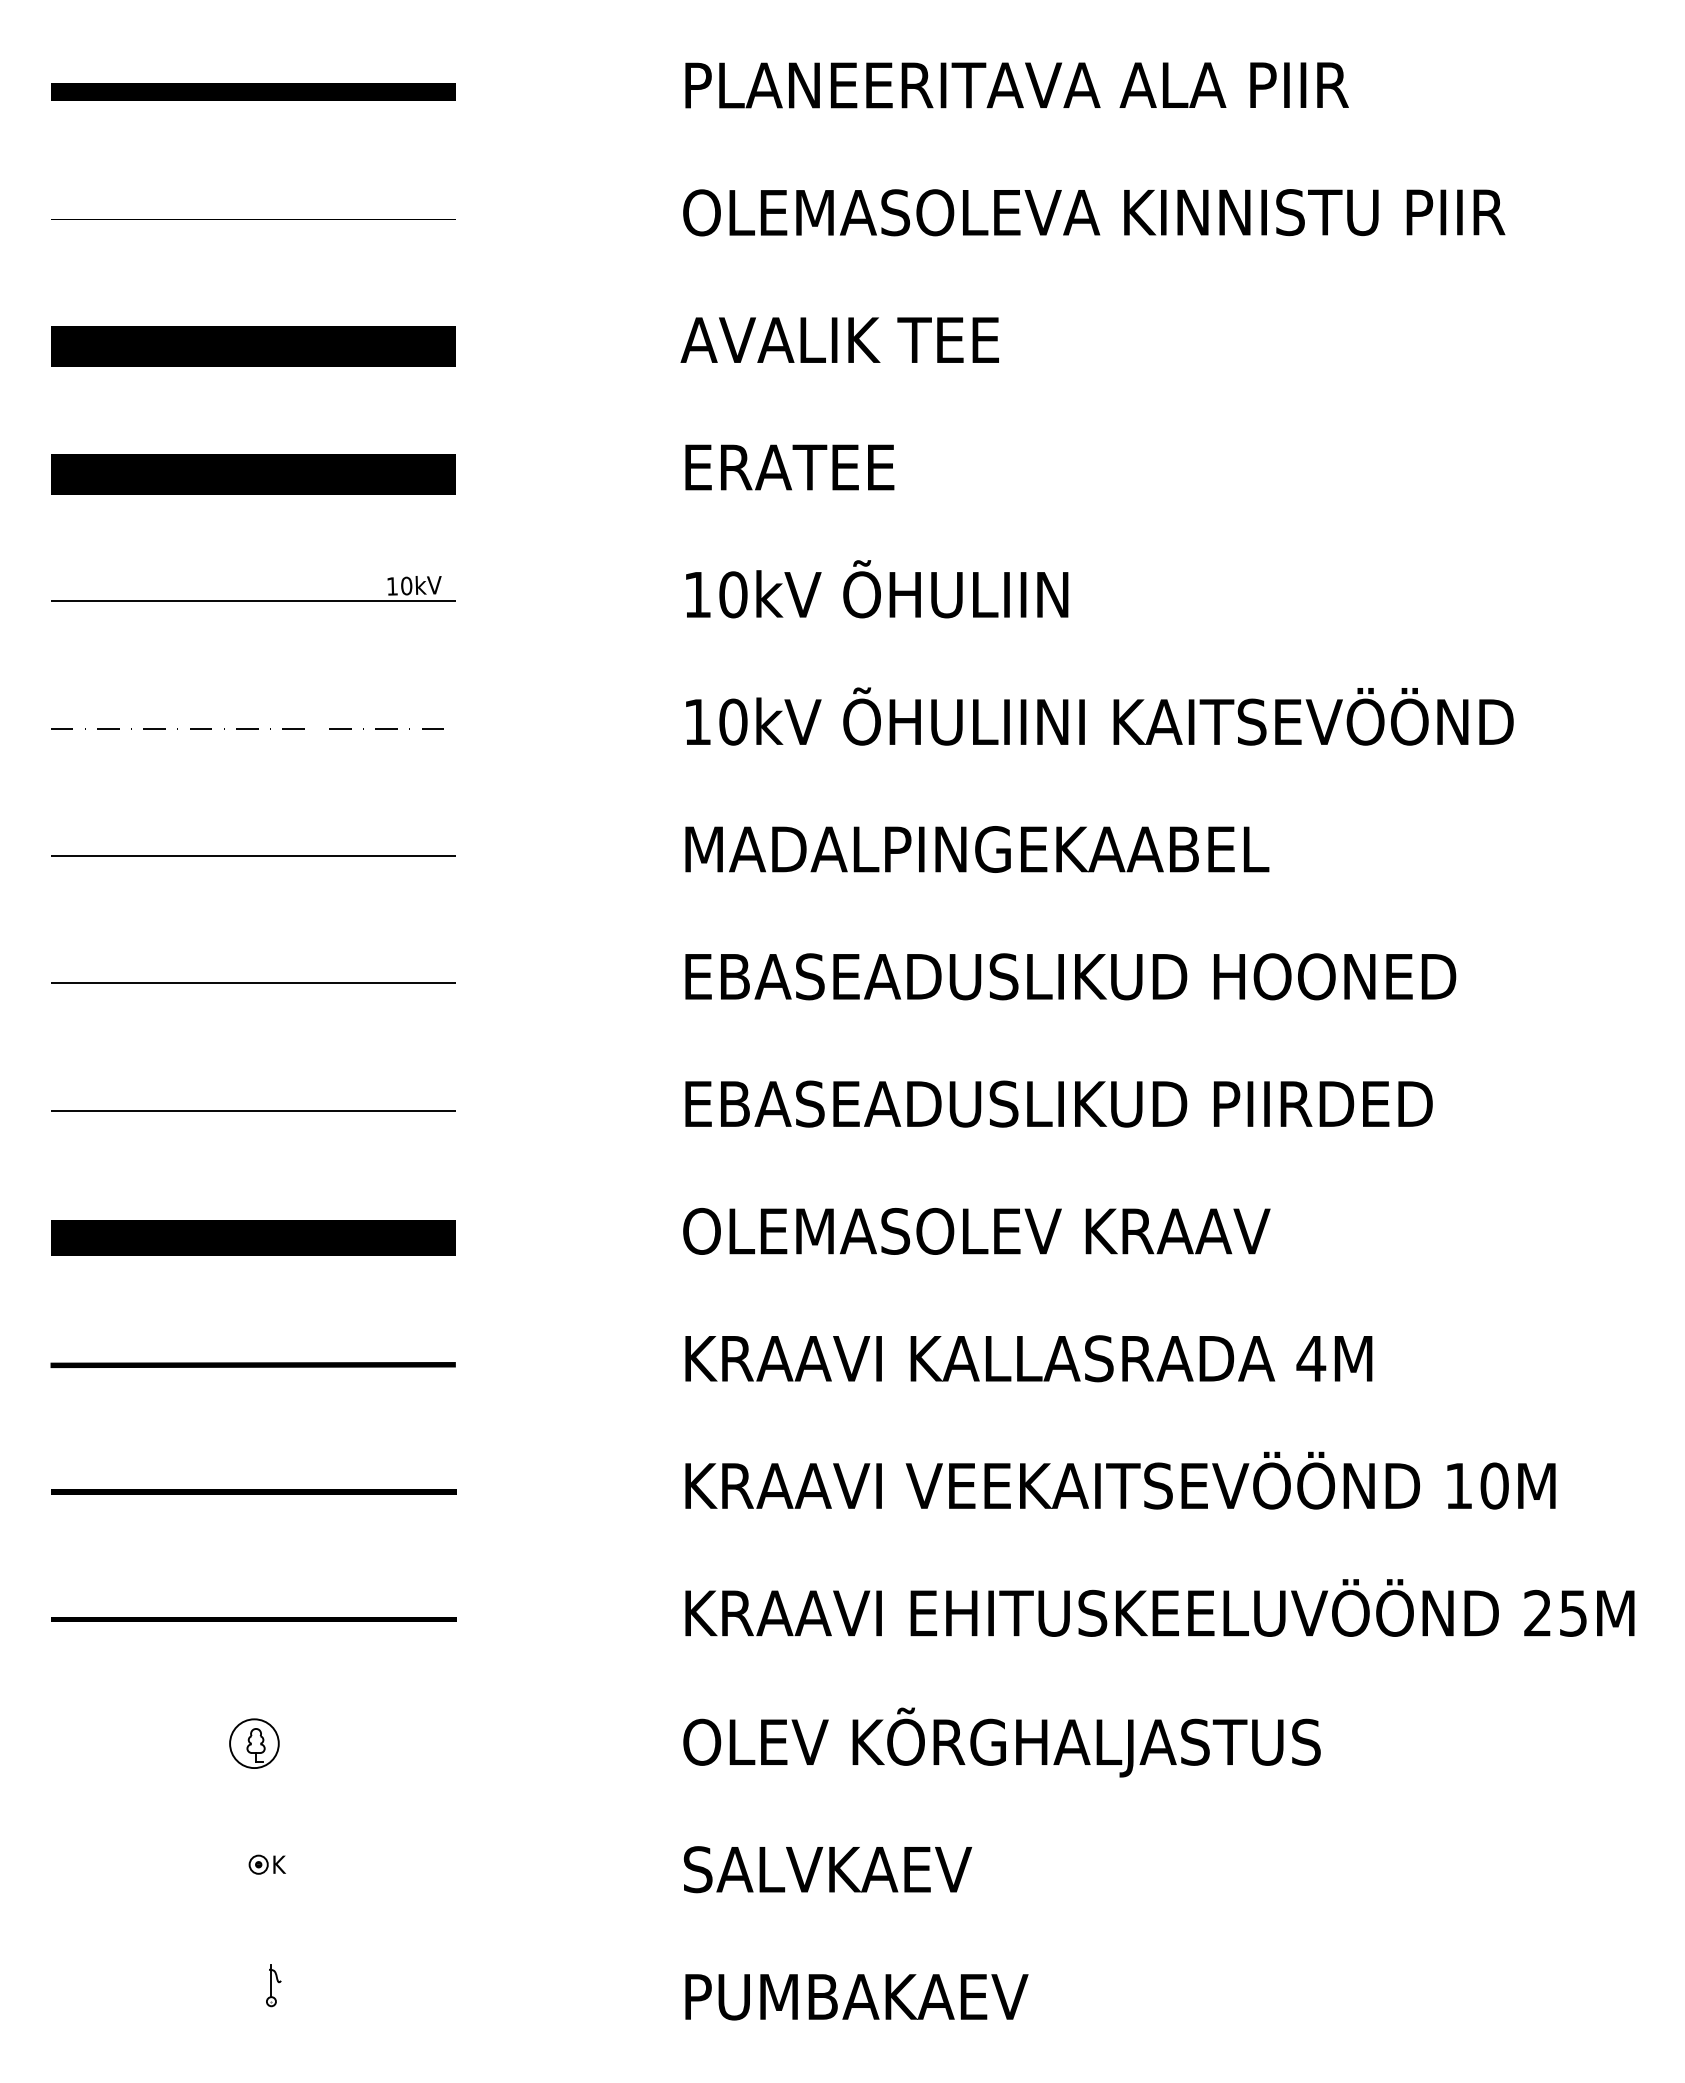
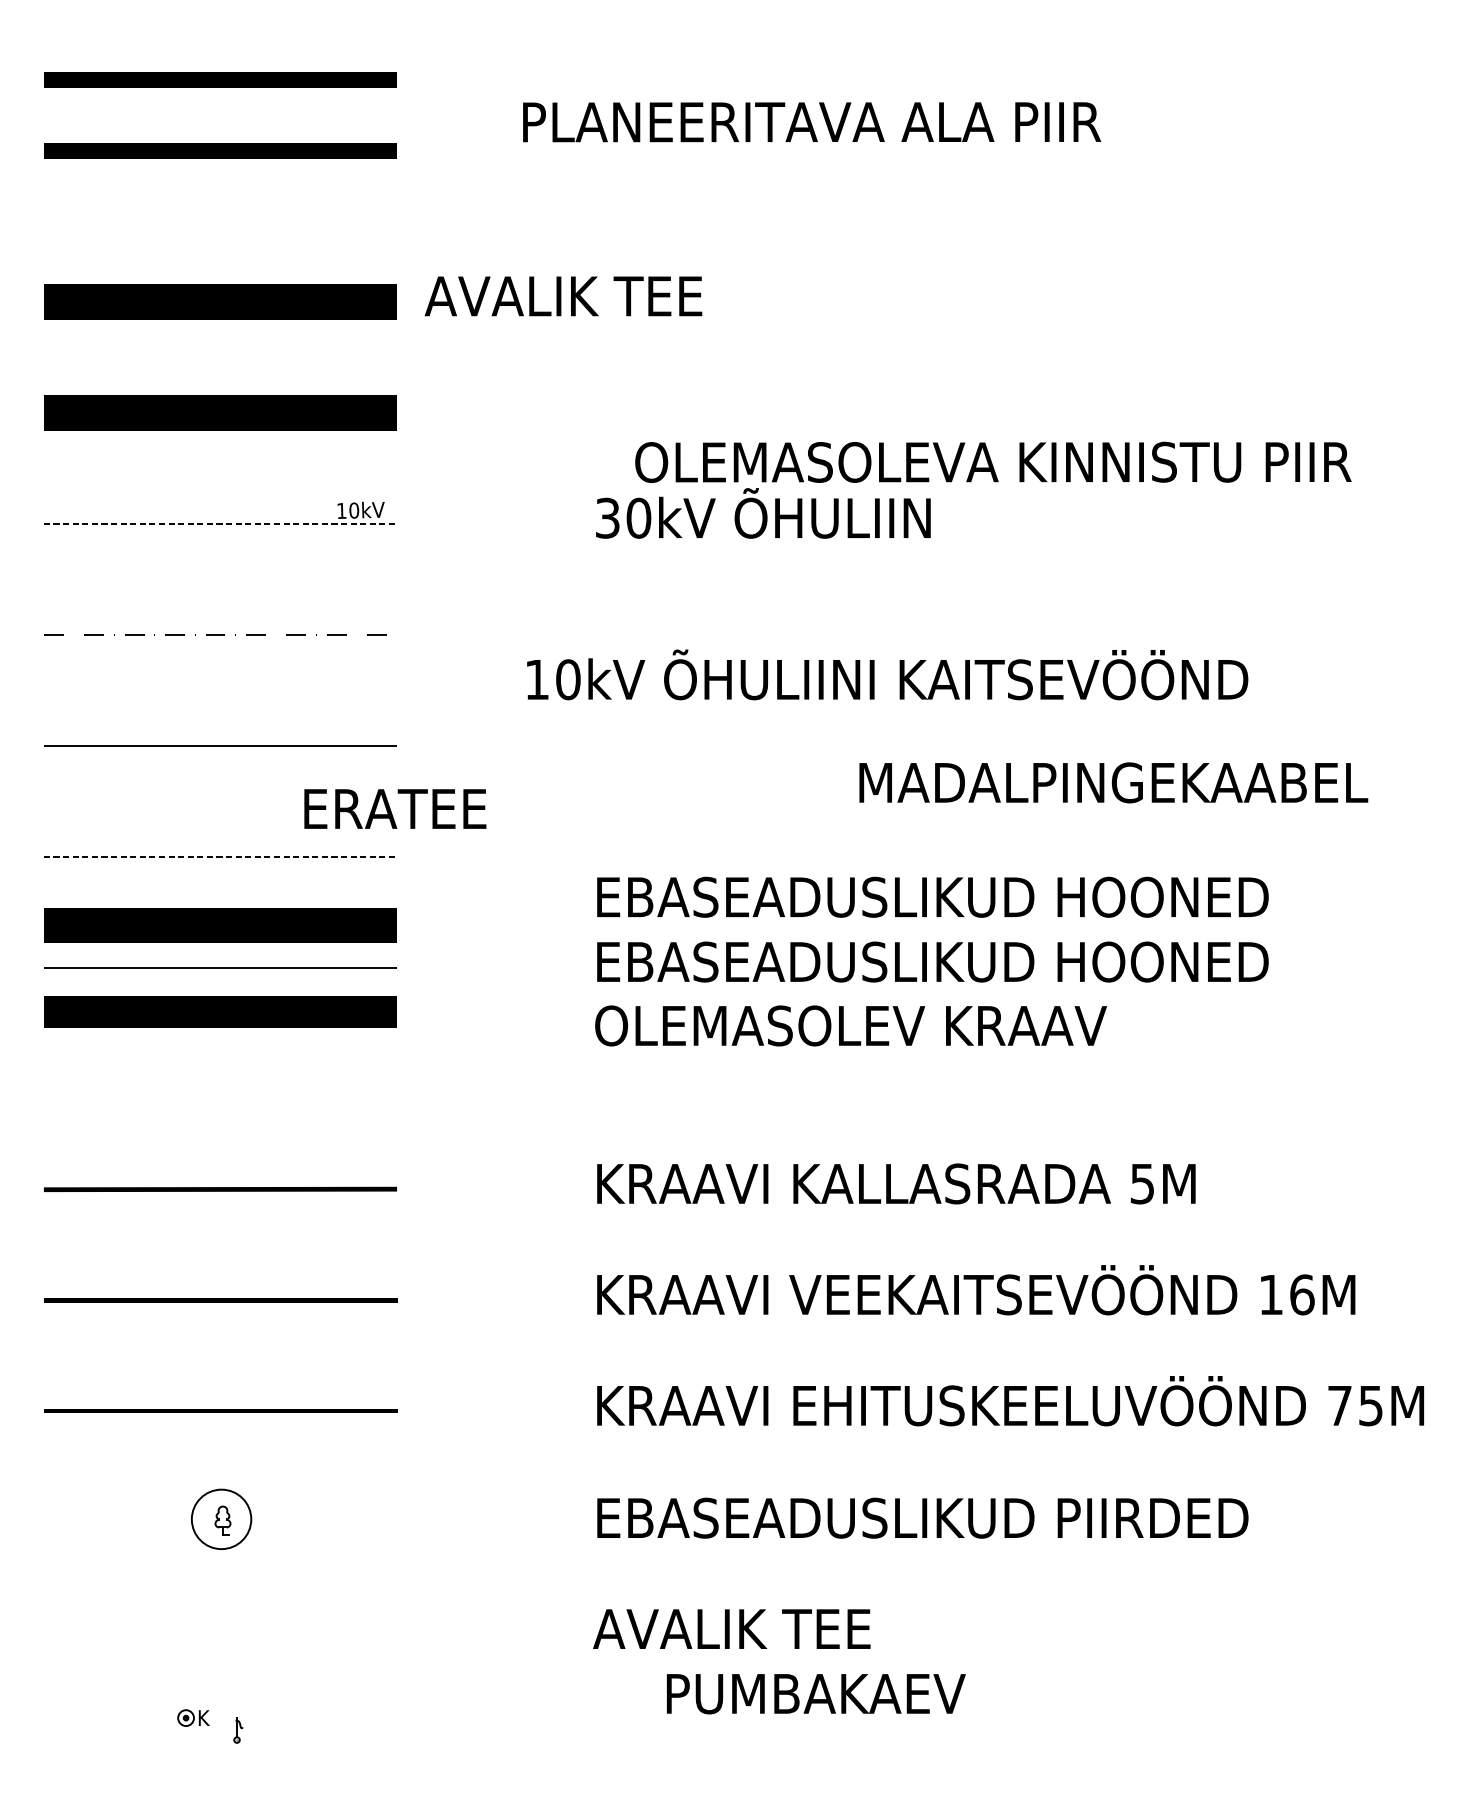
text: (1016, 85) -> (811, 122), moved
line: (253, 172) -> (220, 150), added
text: (1094, 212) -> (993, 462), moved
line: (253, 219) -> (220, 328), moved
text: (839, 339) -> (563, 295), moved
text: (789, 467) -> (395, 809), moved
text: (697, 594) -> (607, 517), 10kV -> 30kV
line: (253, 601) -> (220, 524), solid -> dashed
text: (1099, 716) -> (887, 674), moved
text: (977, 849) -> (1113, 782), moved
text: (1070, 976) -> (932, 897), moved
line: (253, 983) -> (220, 856), solid -> dashed
line: (253, 1062) -> (220, 925), added
text: (1337, 1103) -> (1165, 961), EBASEADUSLIKUD PIIRDED -> EBASEADUSLIKUD HOONED
text: (976, 1231) -> (850, 1026), moved
line: (253, 1237) -> (220, 1011), moved
text: (1311, 1359) -> (1142, 1184), 4M -> 5M
text: (1494, 1485) -> (1302, 1294), 10M -> 16M
text: (1537, 1612) -> (1339, 1405), 25M -> 75M
text: (1057, 1742) -> (921, 1518), OLEV KÕRGHALJASTUS -> EBASEADUSLIKUD PIIRDED
circle: (254, 1743) -> (221, 1519), size x1.4
part: (266, 1864) -> (192, 1717), moved
text: (839, 1869) -> (731, 1629), SALVKAEV -> AVALIK TEE
part: (273, 1985) -> (238, 1730), size x0.7
text: (856, 1997) -> (815, 1694), moved

